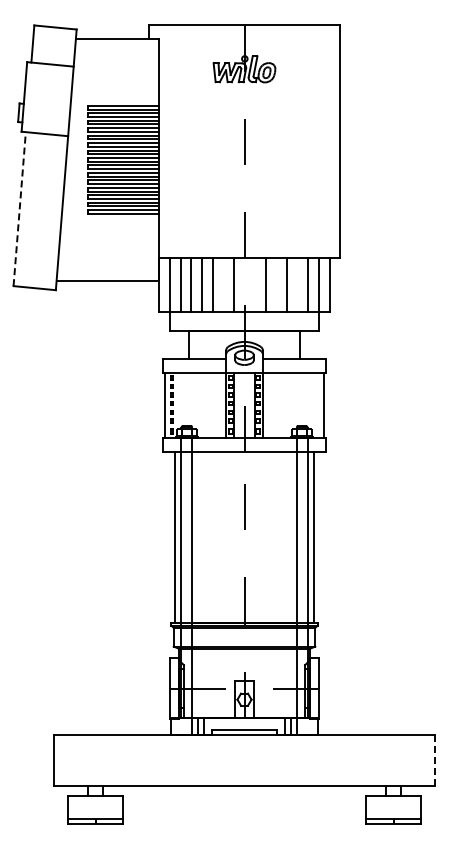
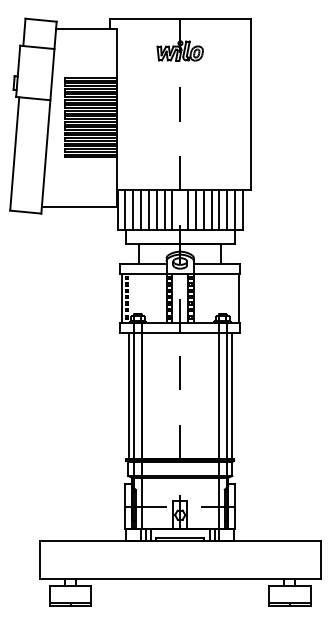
line: (19, 208) -> (14, 153), dashed -> solid
line: (223, 285) -> (164, 210), added
line: (255, 285) -> (188, 210), added
line: (276, 285) -> (203, 210), added
line: (297, 285) -> (219, 210), added
line: (435, 760) -> (320, 559), dashed -> solid

